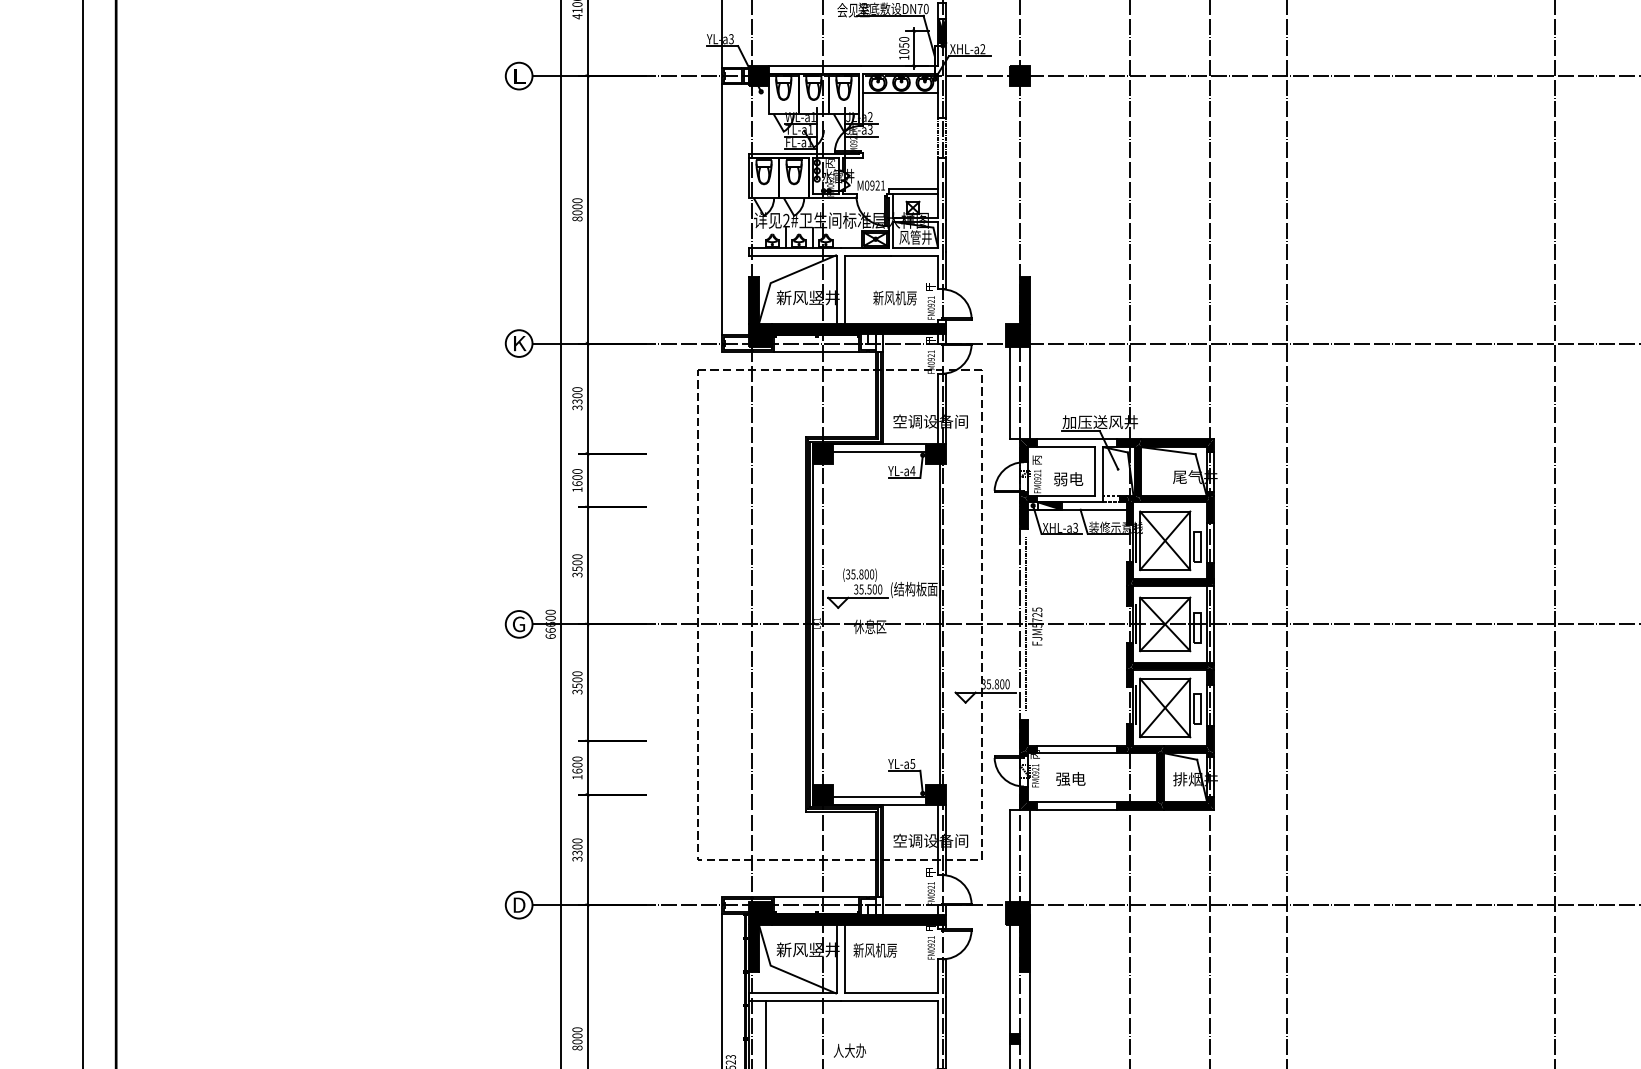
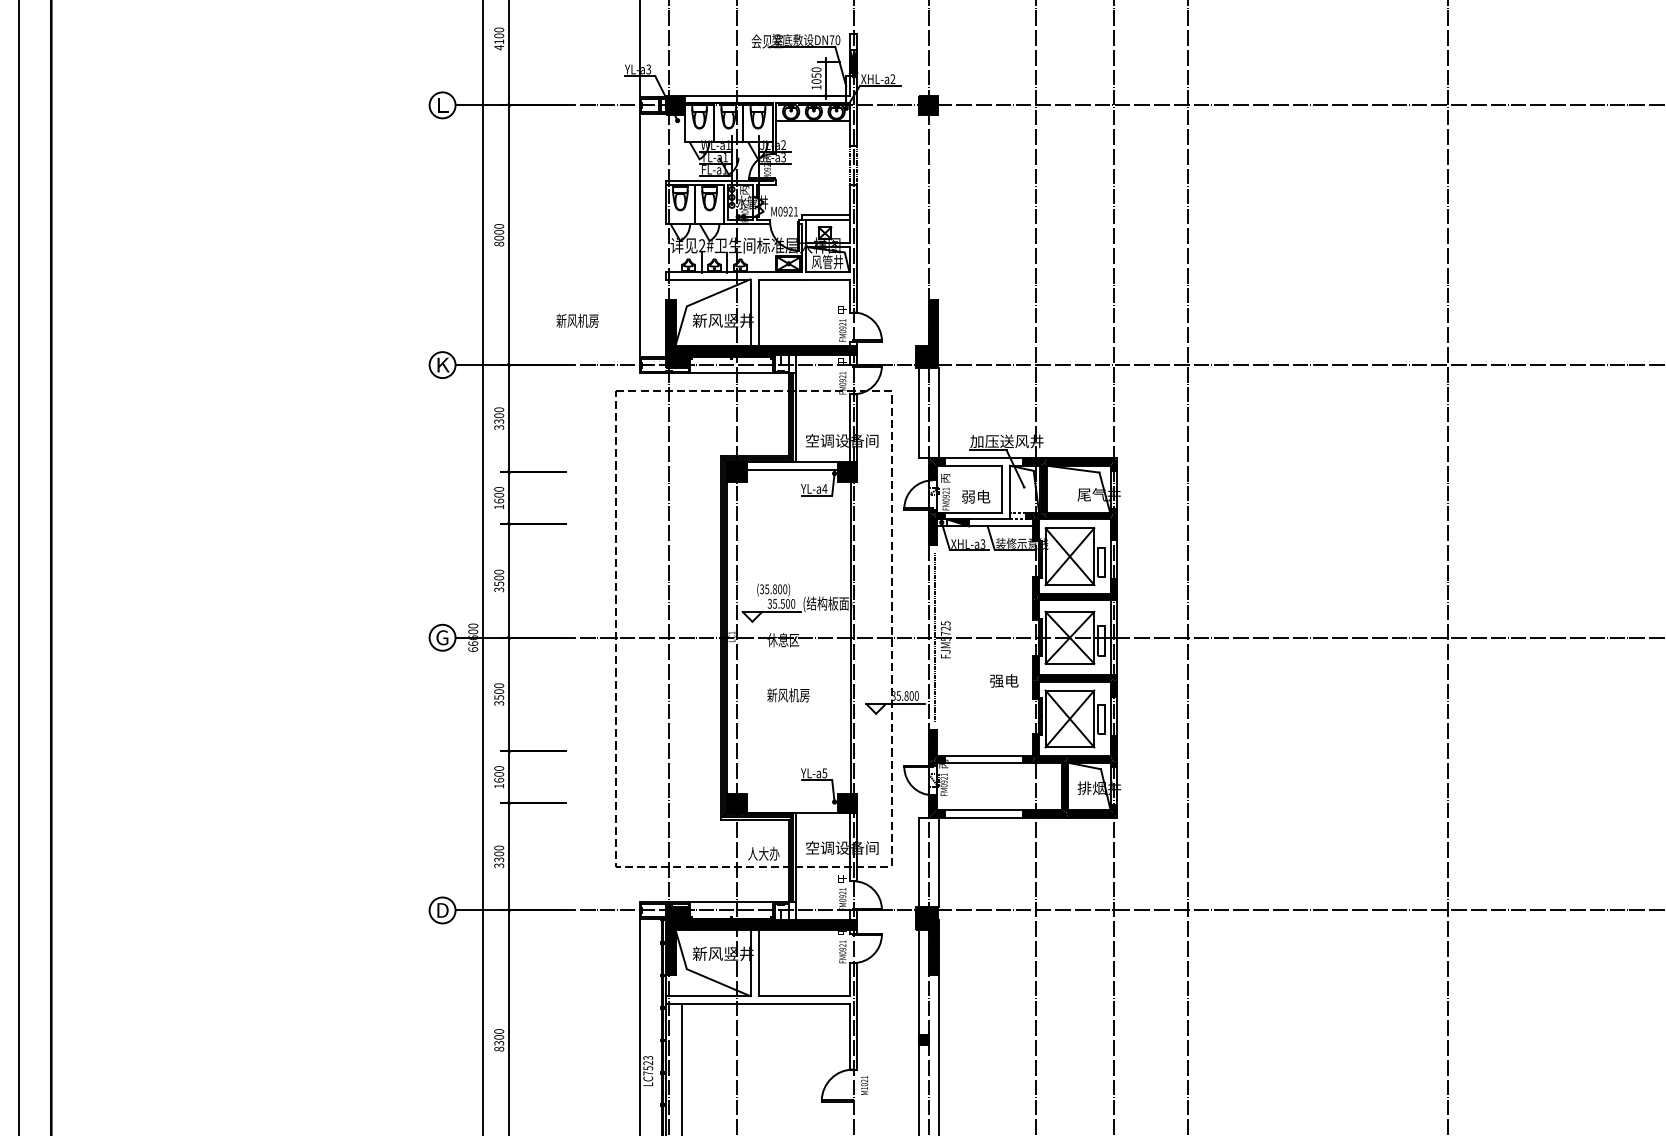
text: (894, 297) -> (577, 320), moved
text: (1071, 778) -> (1004, 680), moved
line: (878, 797) -> (791, 805), removed
text: (875, 950) -> (788, 695), moved
text: (576, 1041) -> (498, 1042), 8000 -> 8300
text: (849, 1050) -> (763, 853), moved

